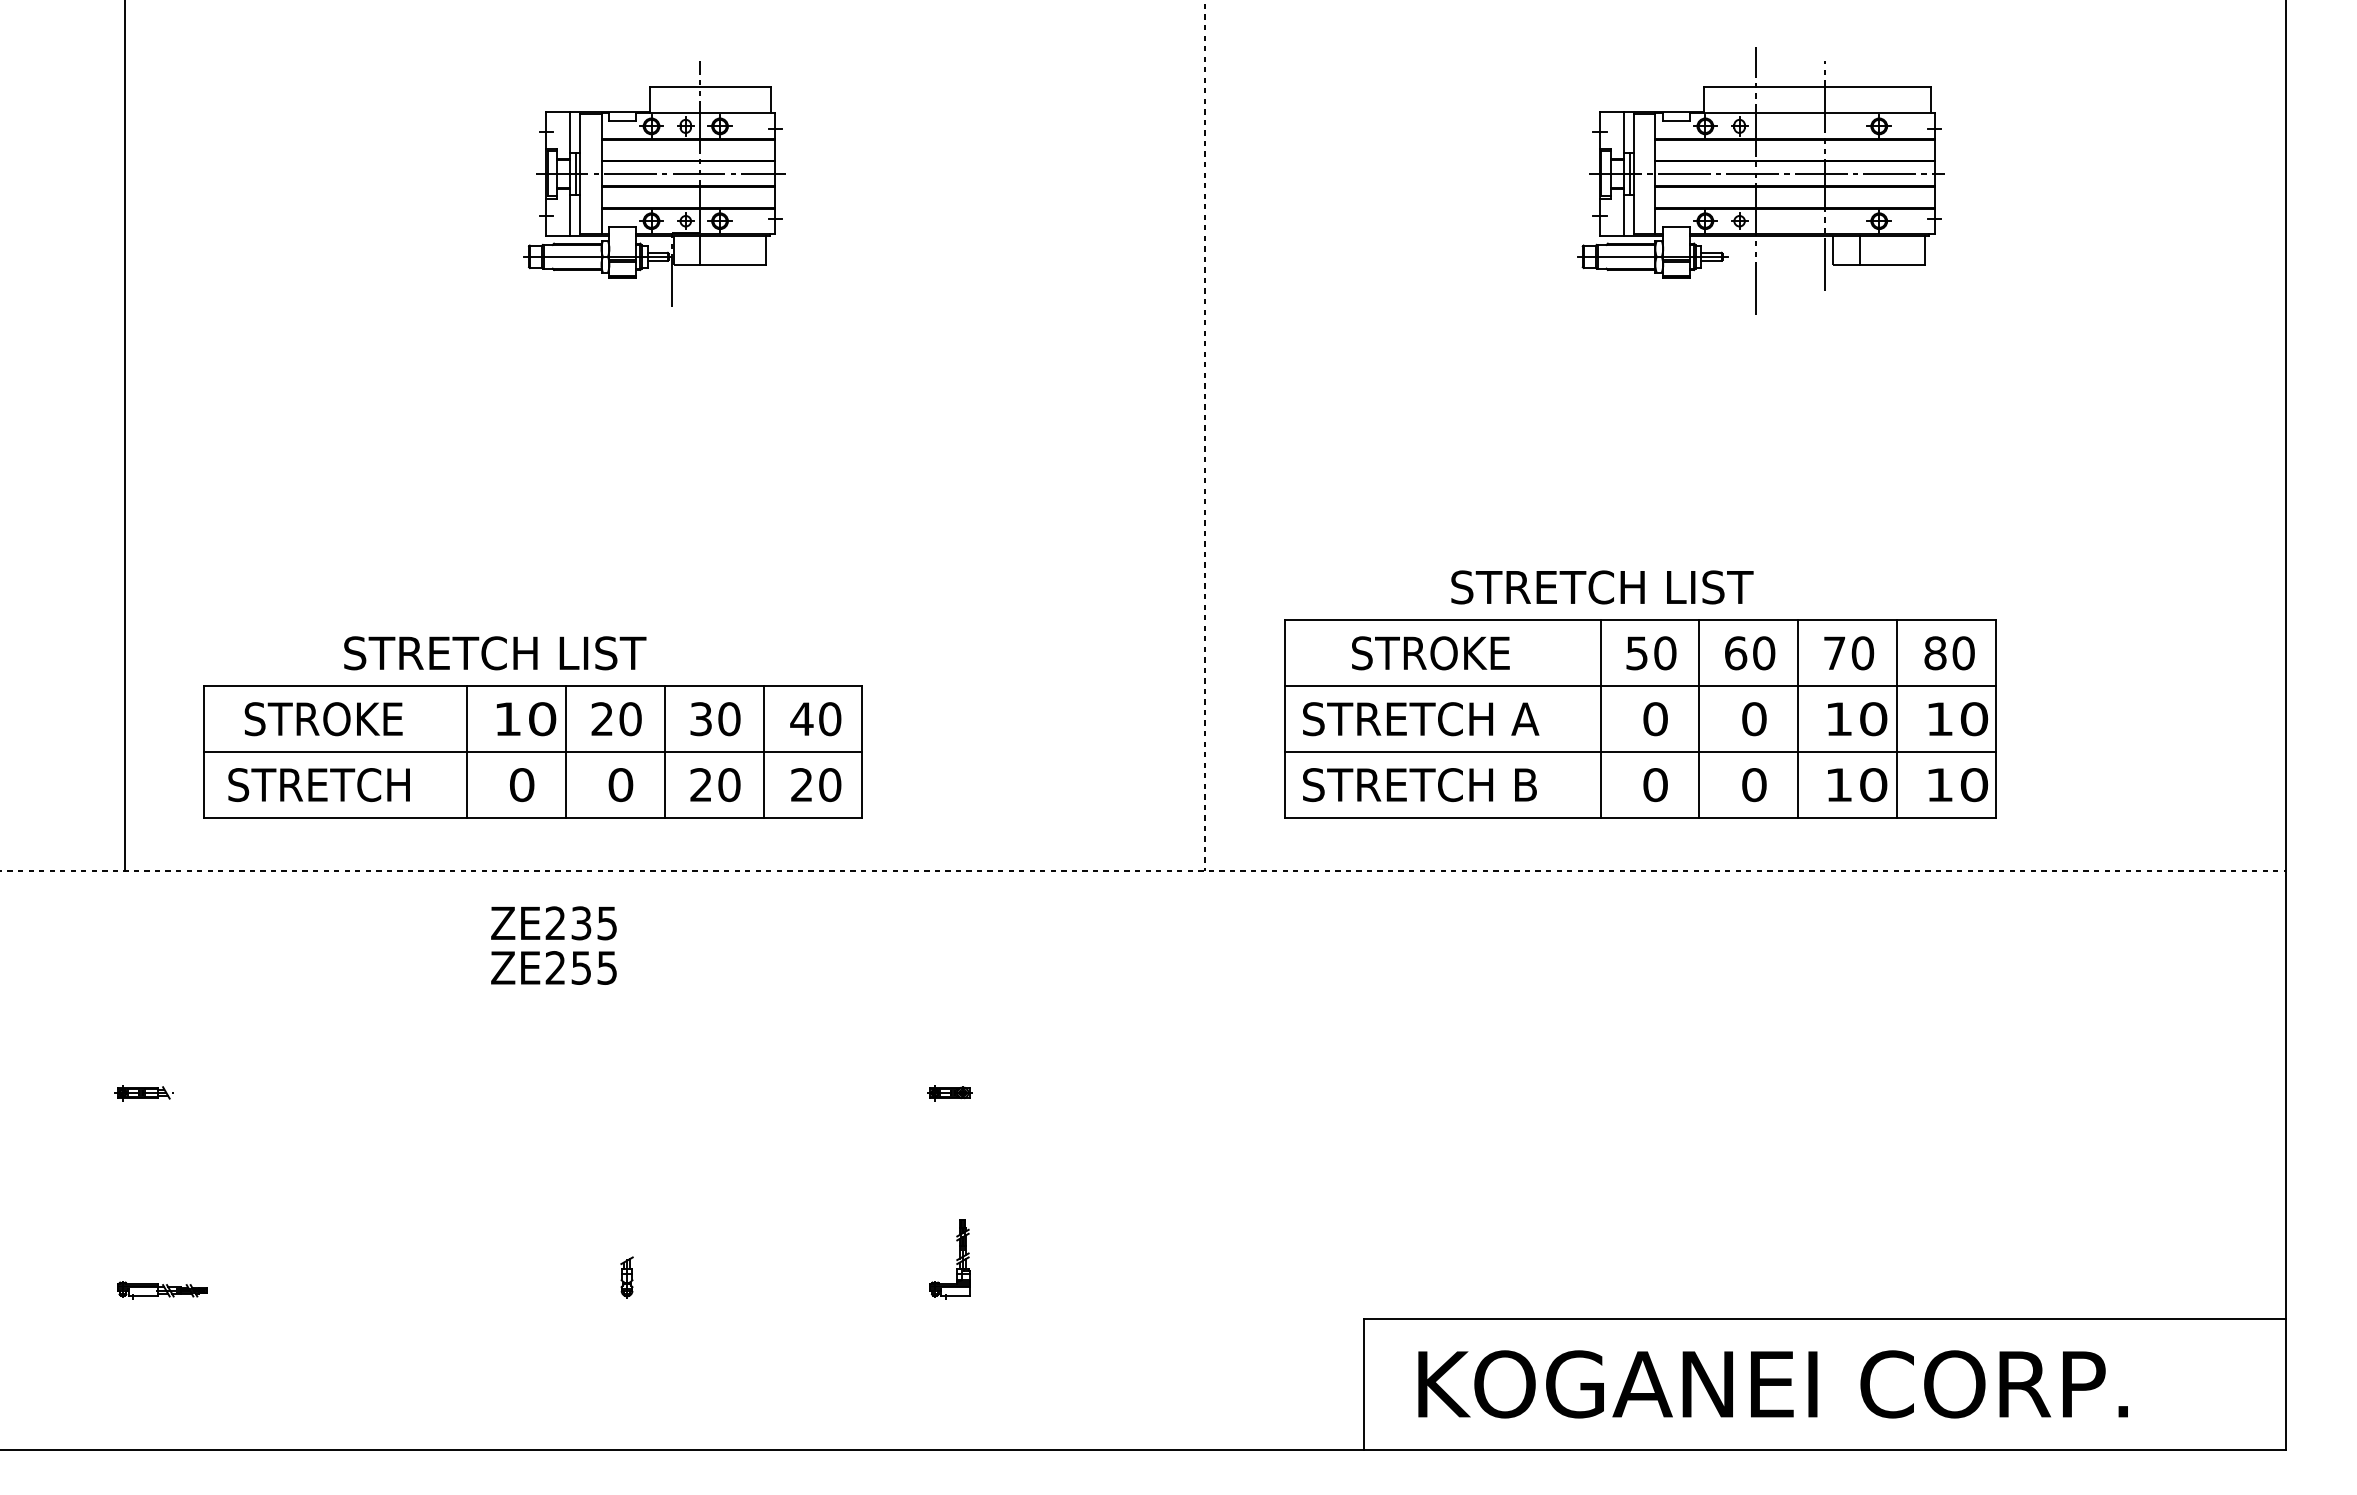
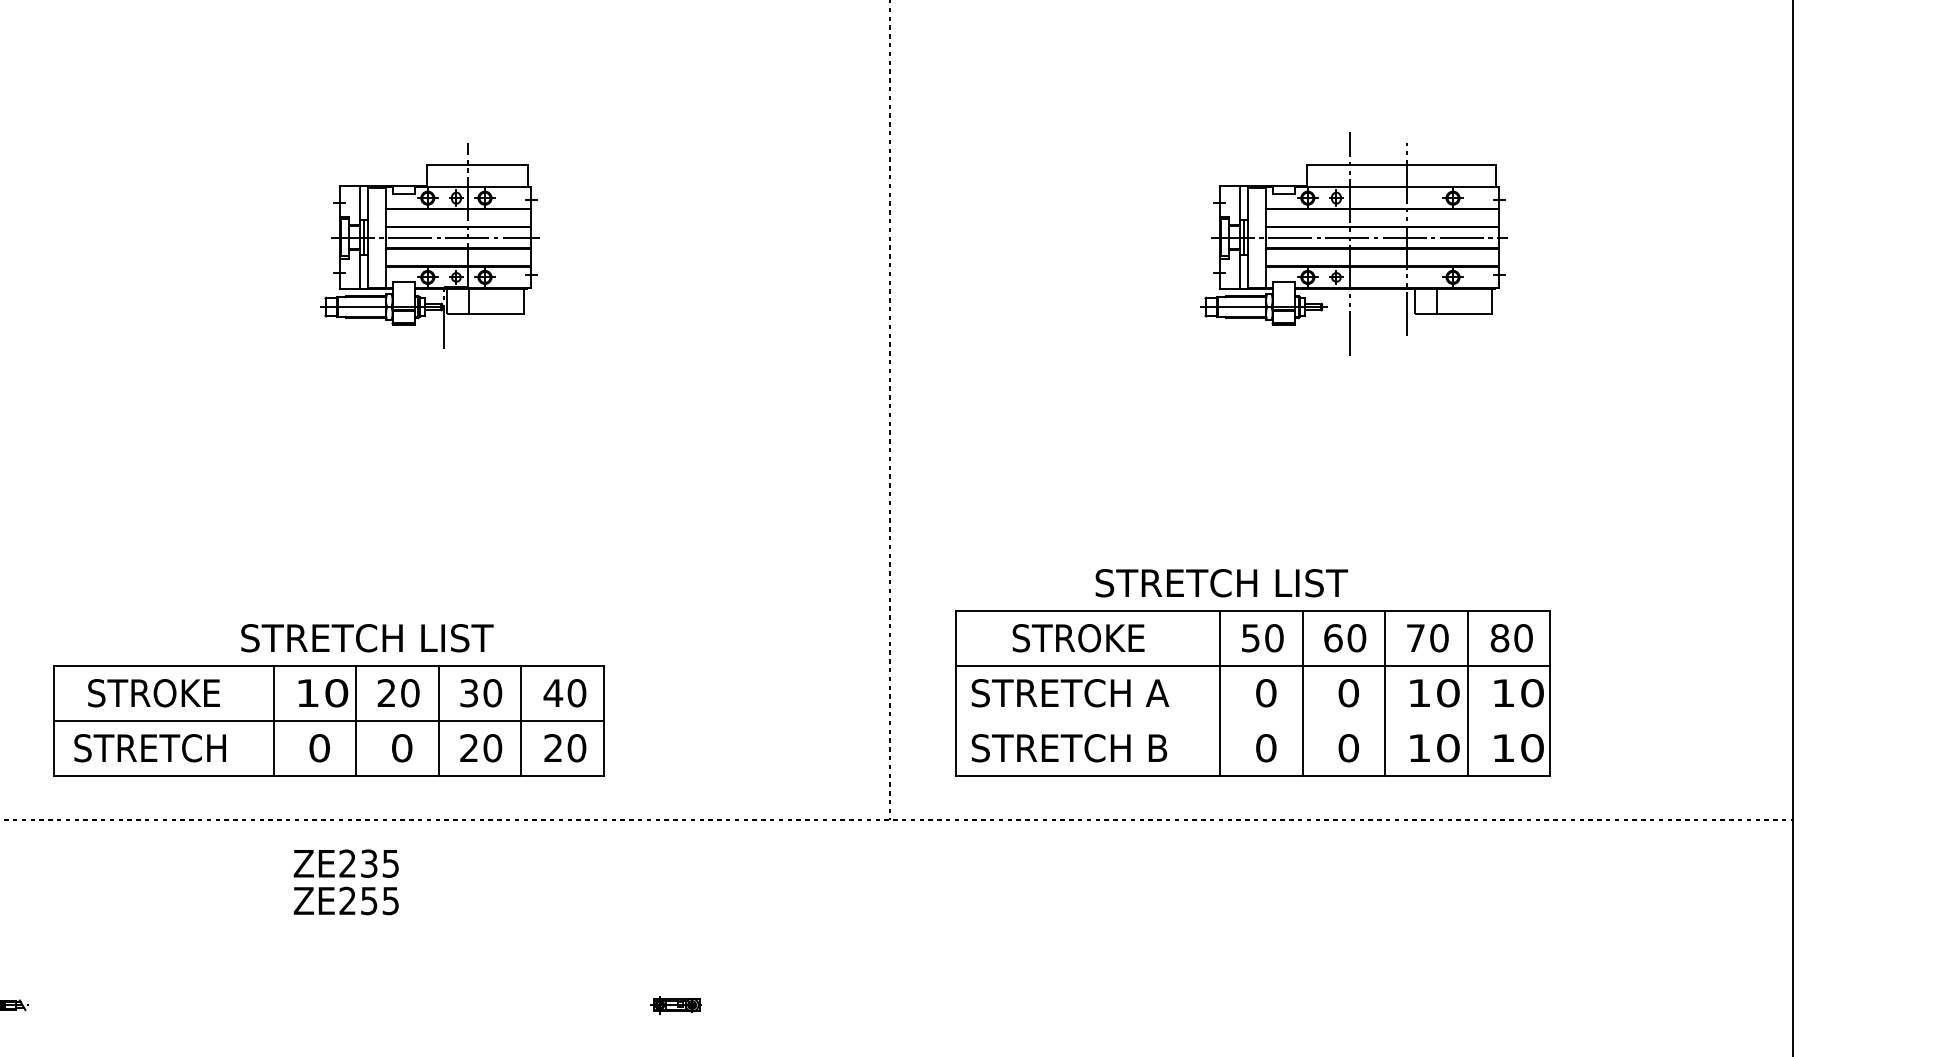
text: (495, 653) -> (367, 638), moved
line: (1639, 752) -> (1252, 721), removed
part: (949, 1093) -> (676, 1005), size x1.4

